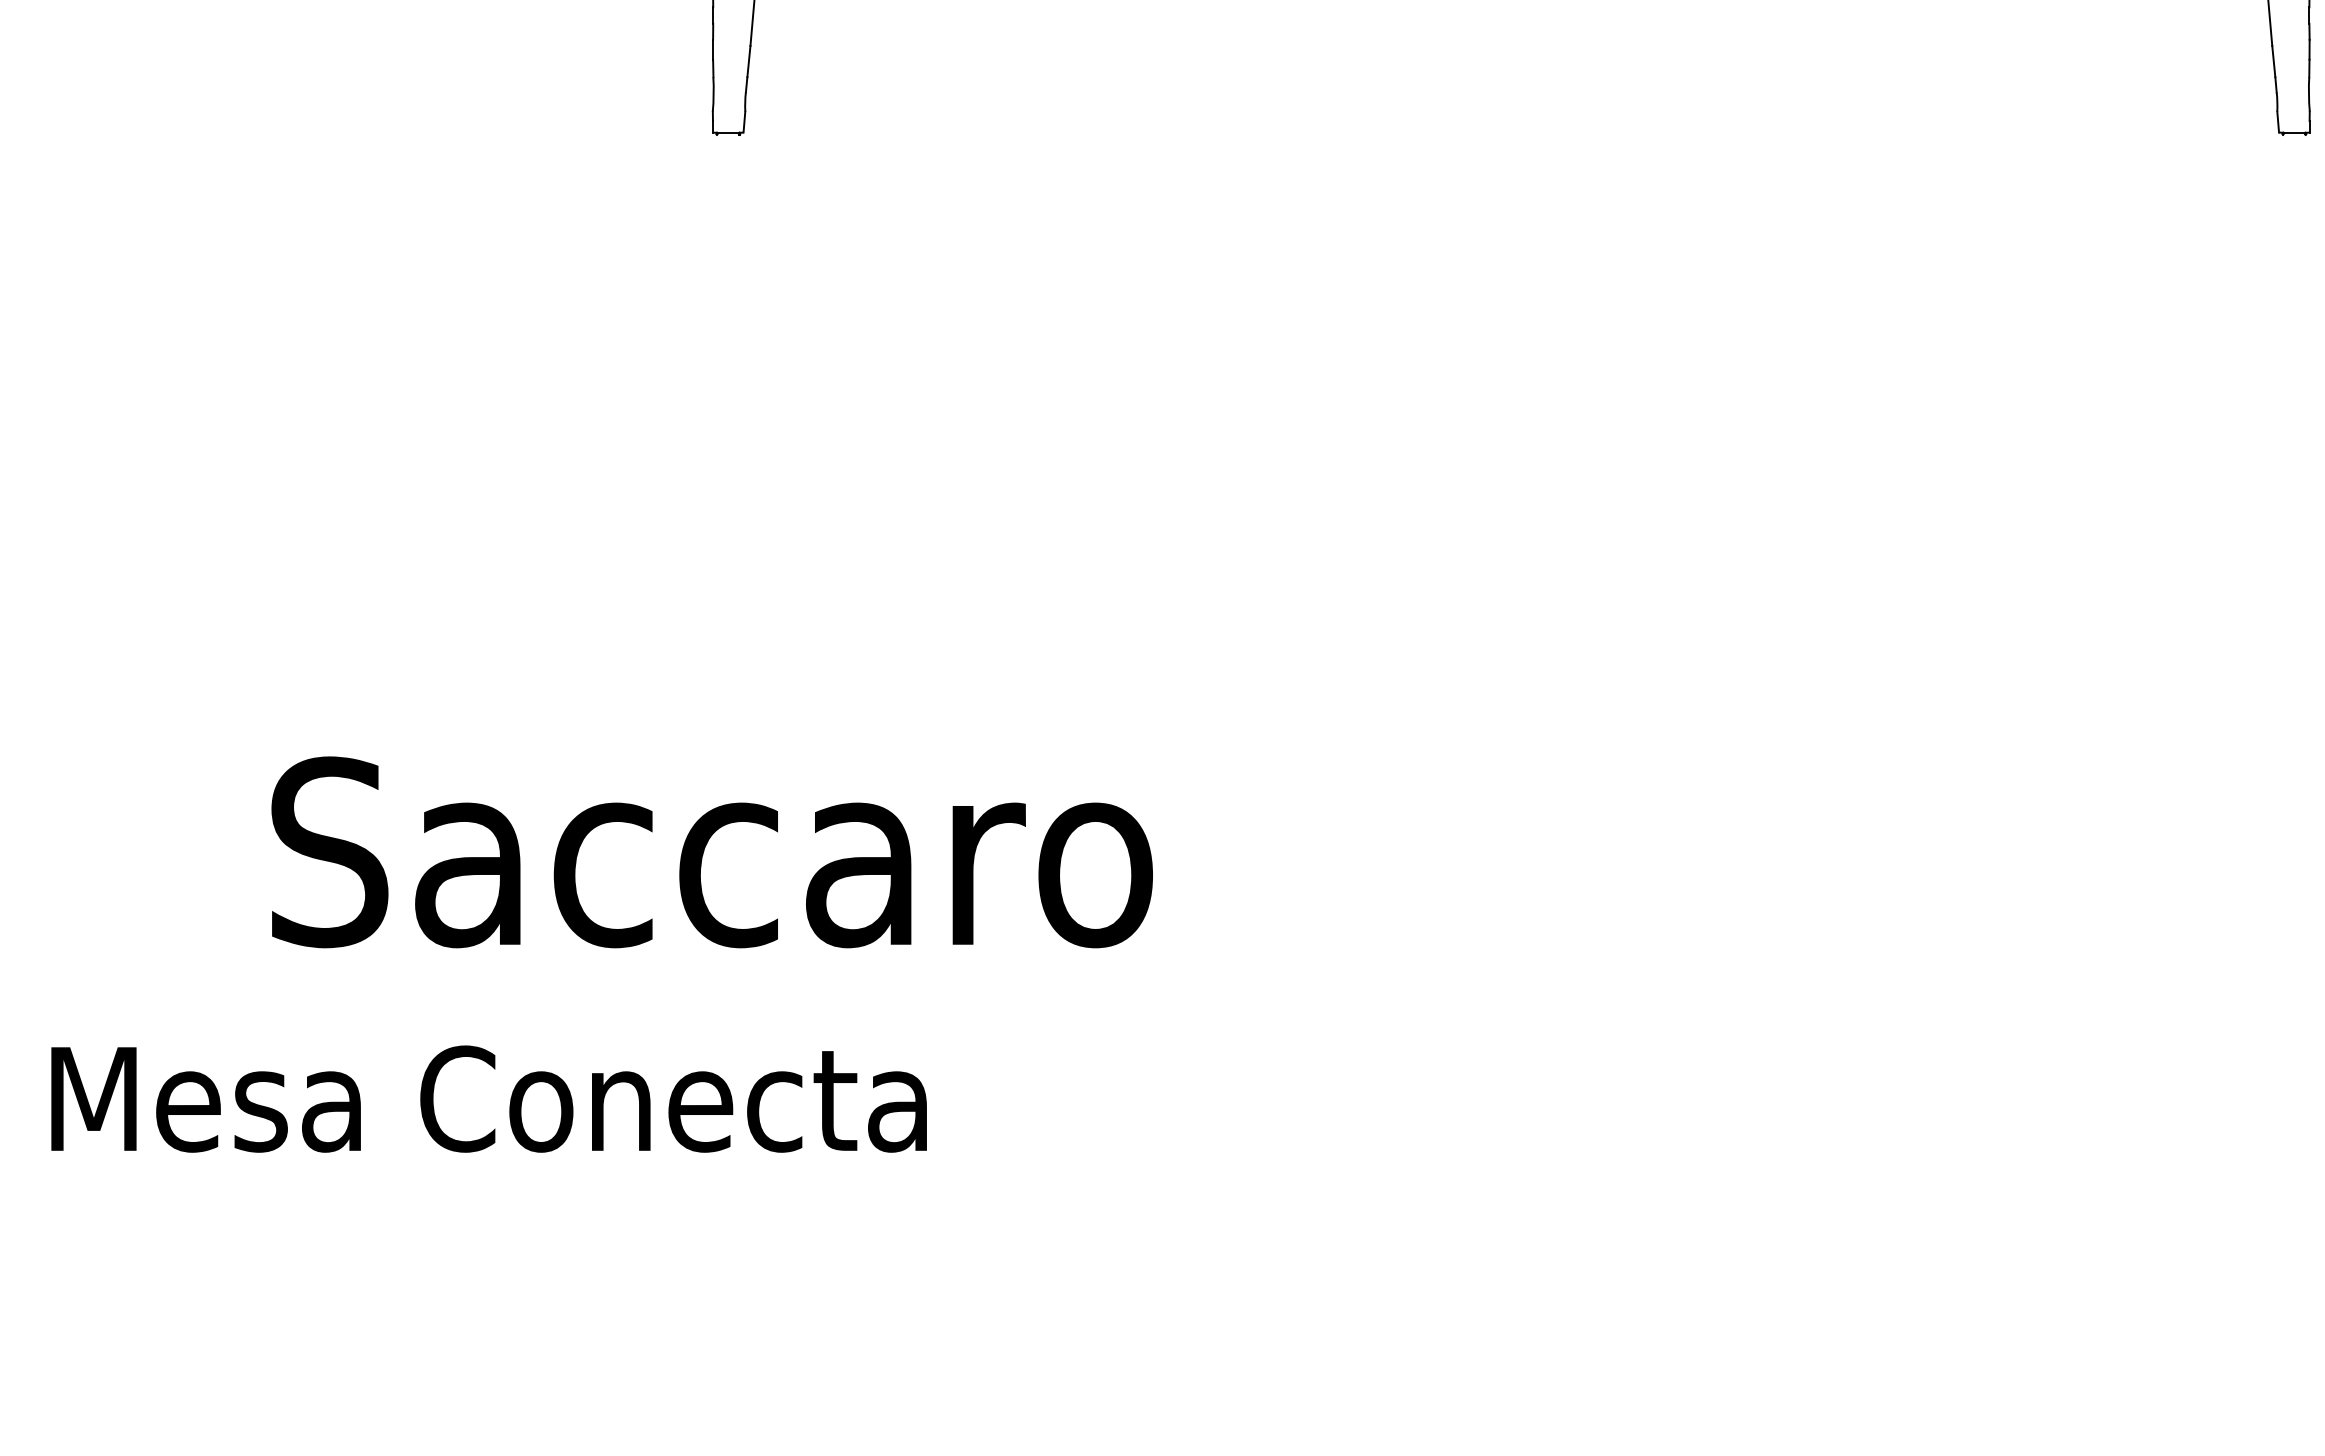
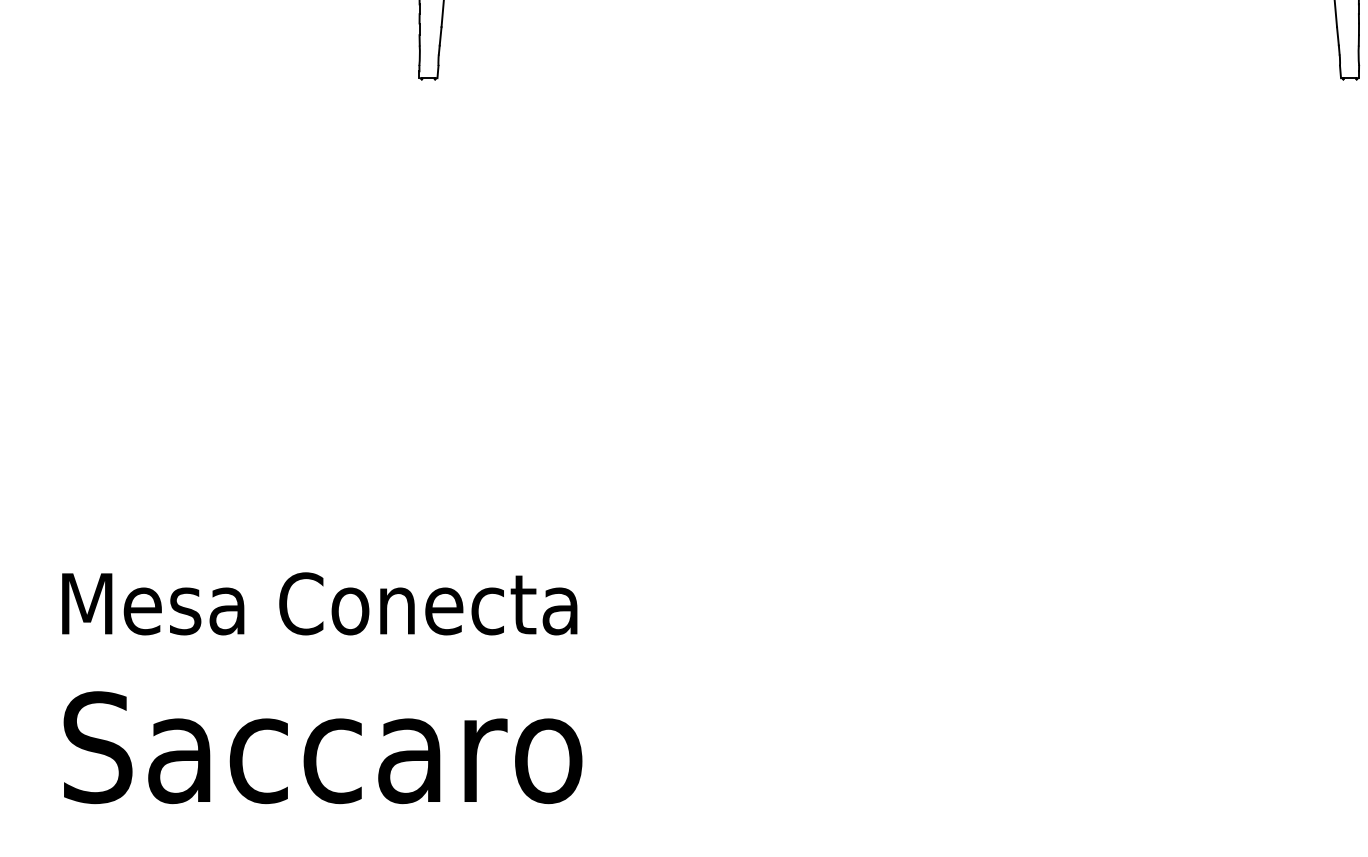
text: (711, 852) -> (322, 747), moved
text: (488, 1098) -> (319, 603), moved

